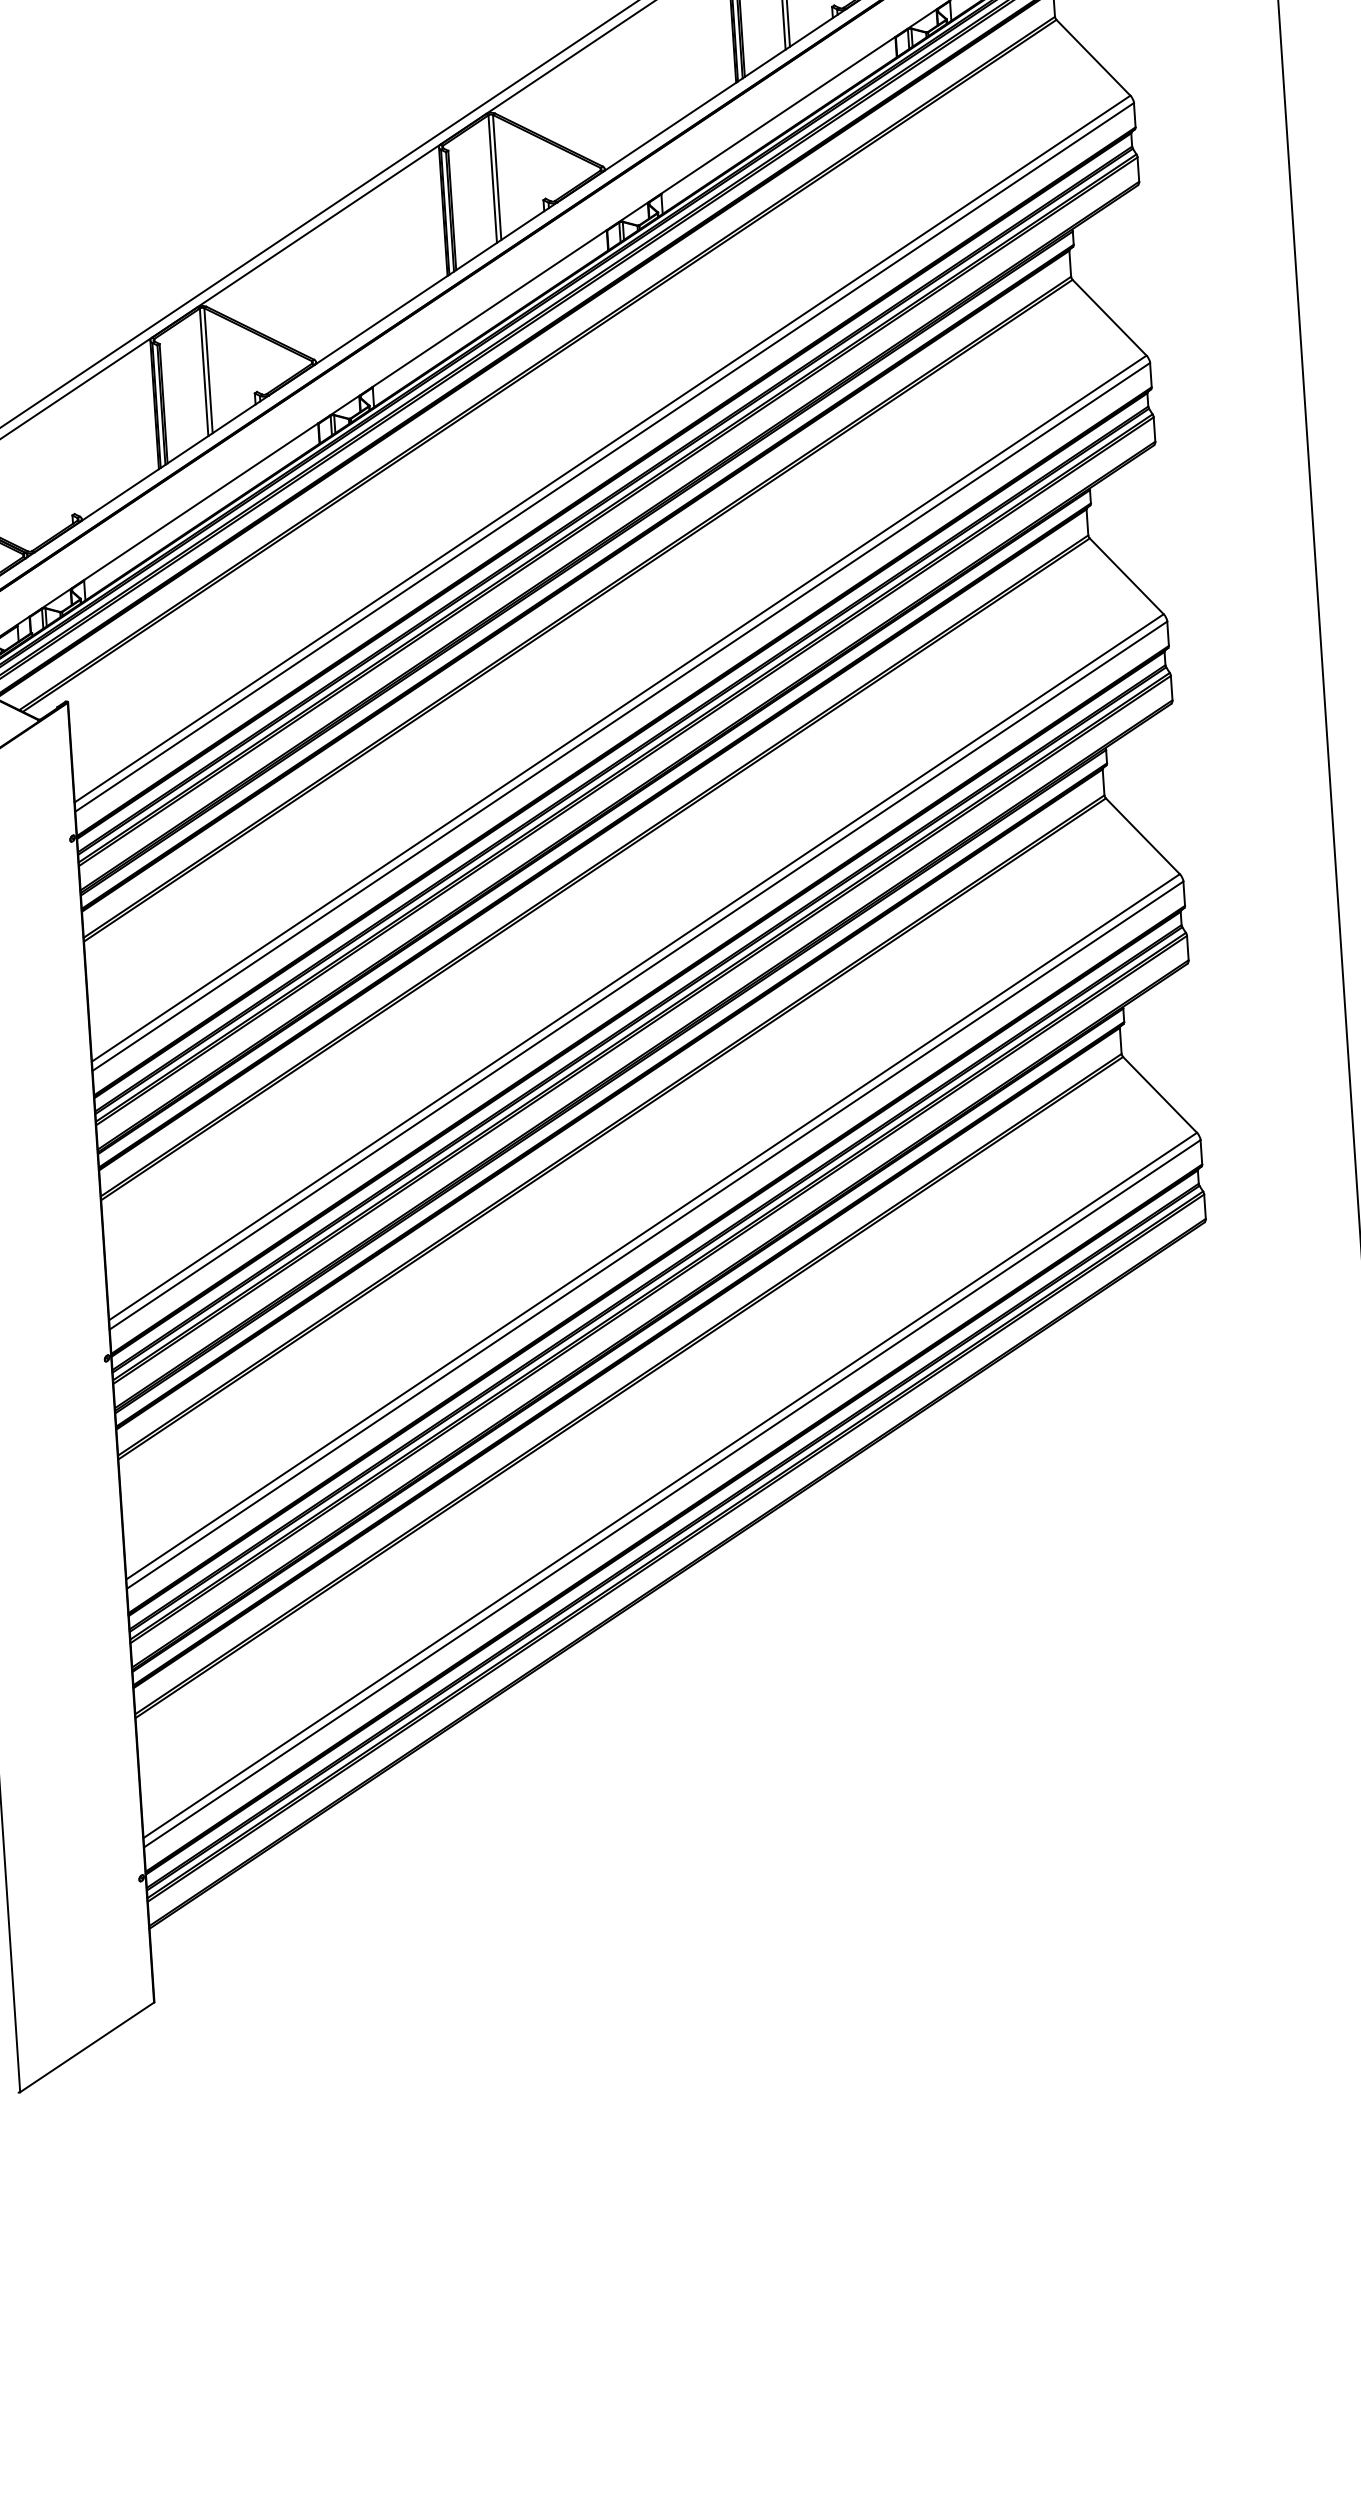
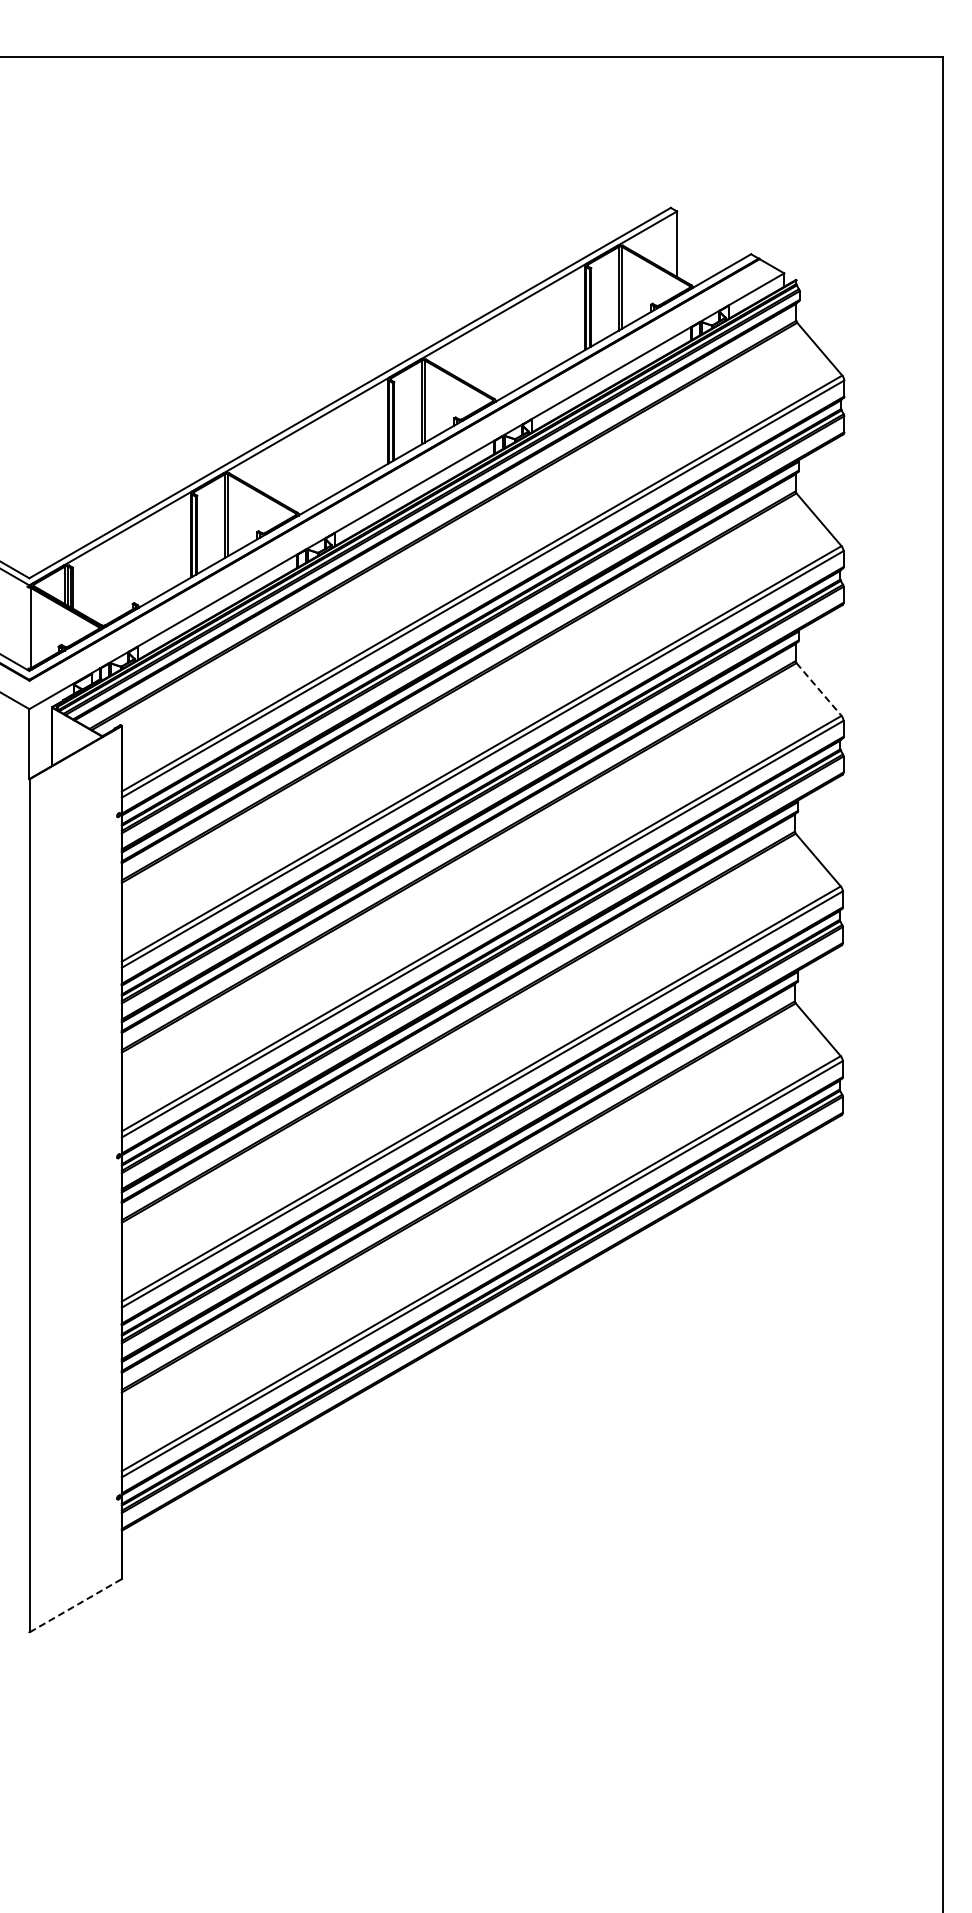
line: (1127, 576) -> (819, 689), solid -> dashed
line: (86, 2047) -> (75, 1605), solid -> dashed

